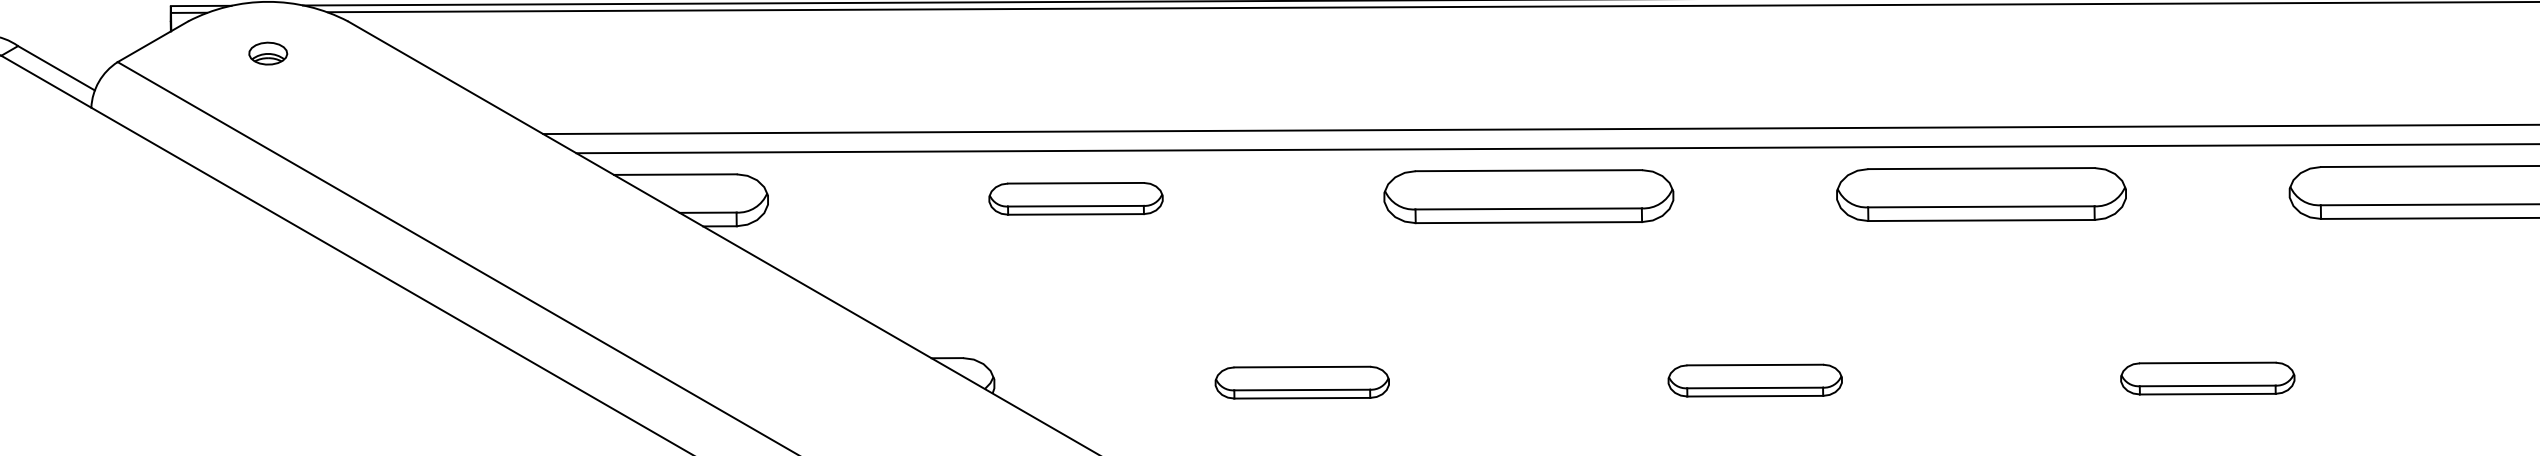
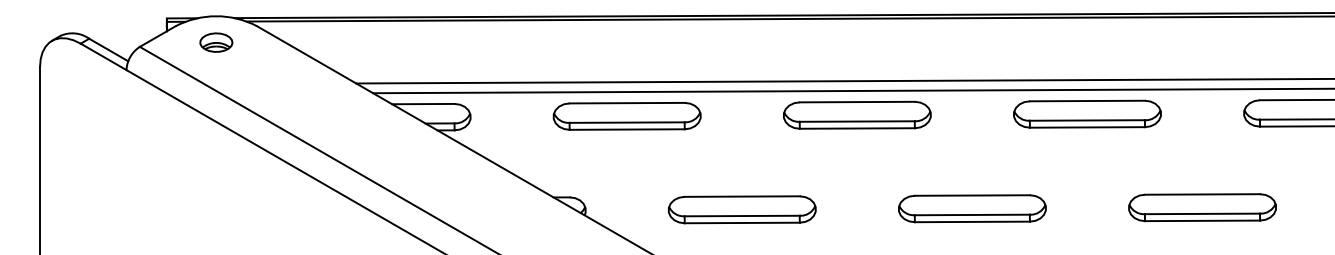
part: (268, 53) -> (216, 42), size x1.67
part: (1074, 199) -> (626, 116), size x1.67
part: (2207, 377) -> (1202, 207), size x1.67
part: (1755, 379) -> (972, 208), size x1.67
part: (1301, 381) -> (741, 209), size x1.67

